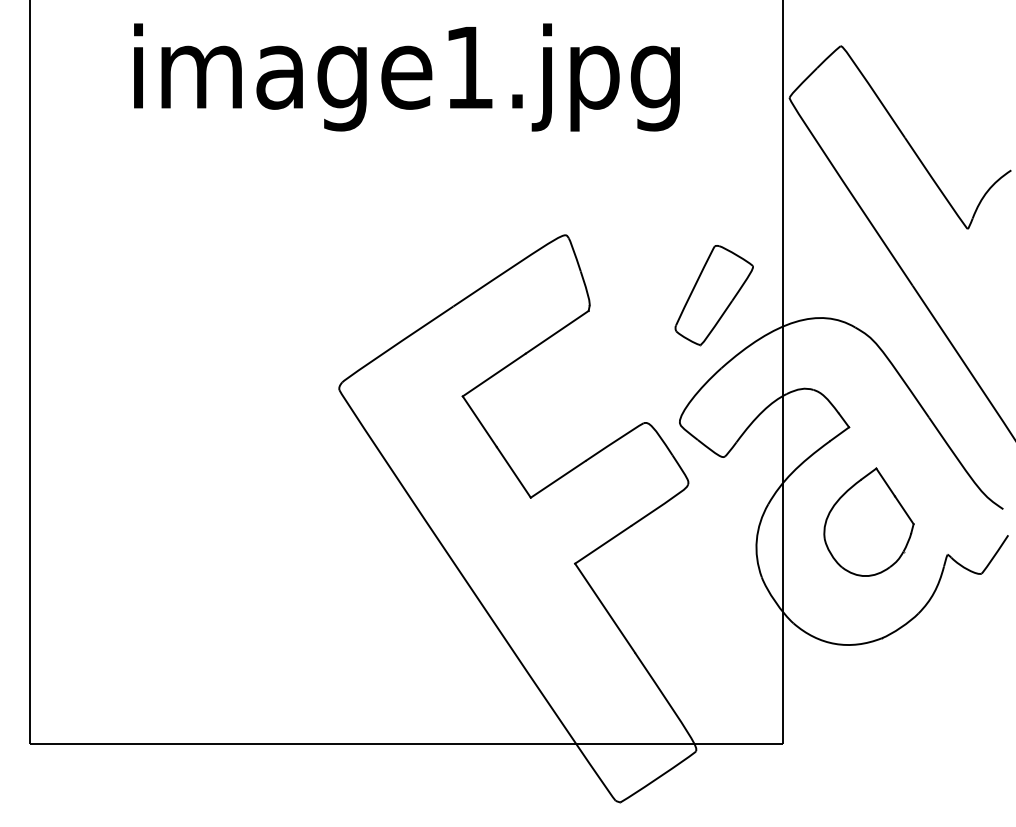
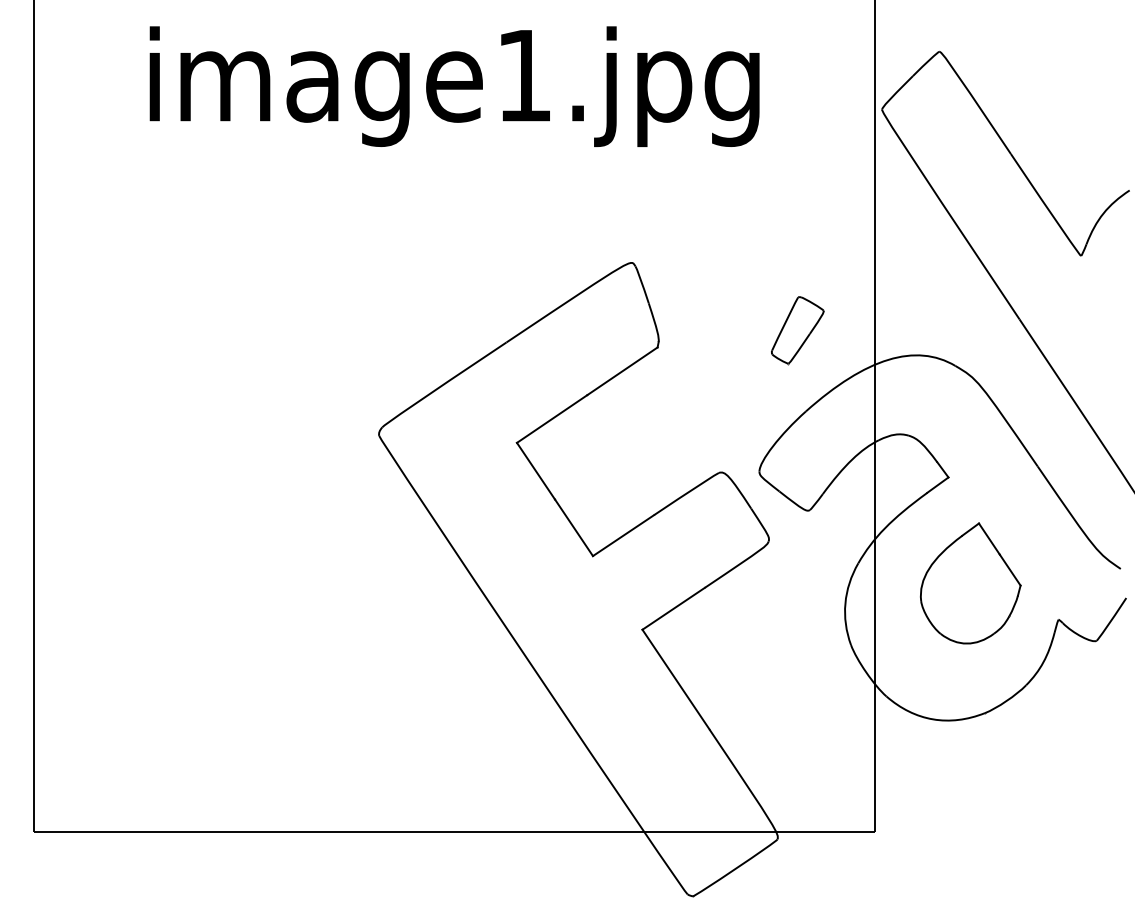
part: (713, 295) -> (797, 330), size x0.6

